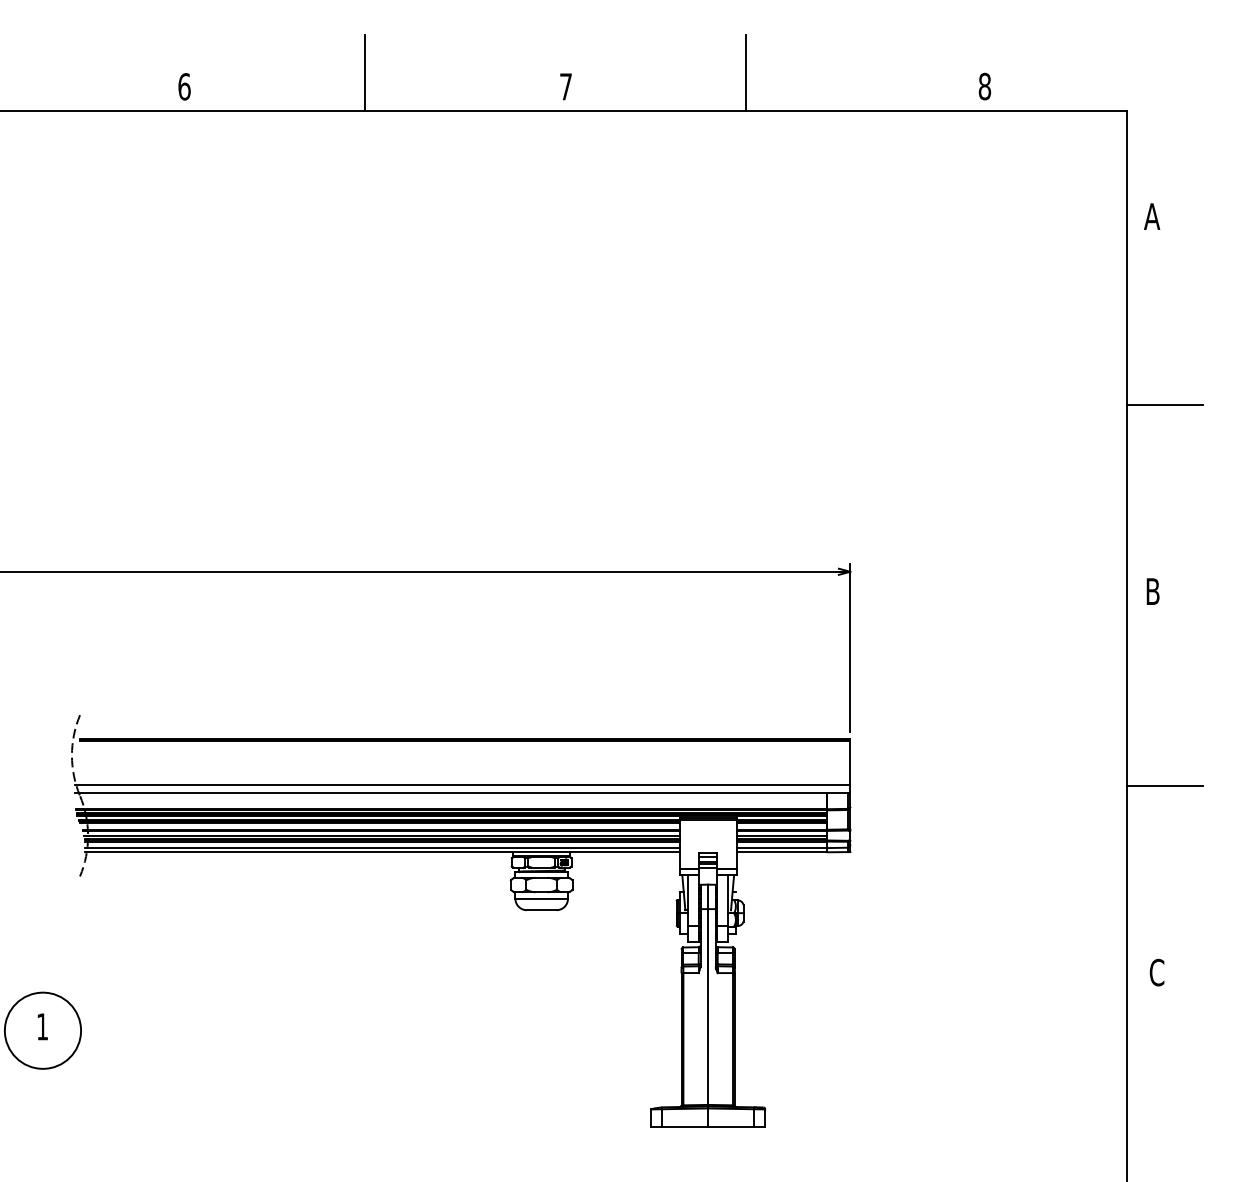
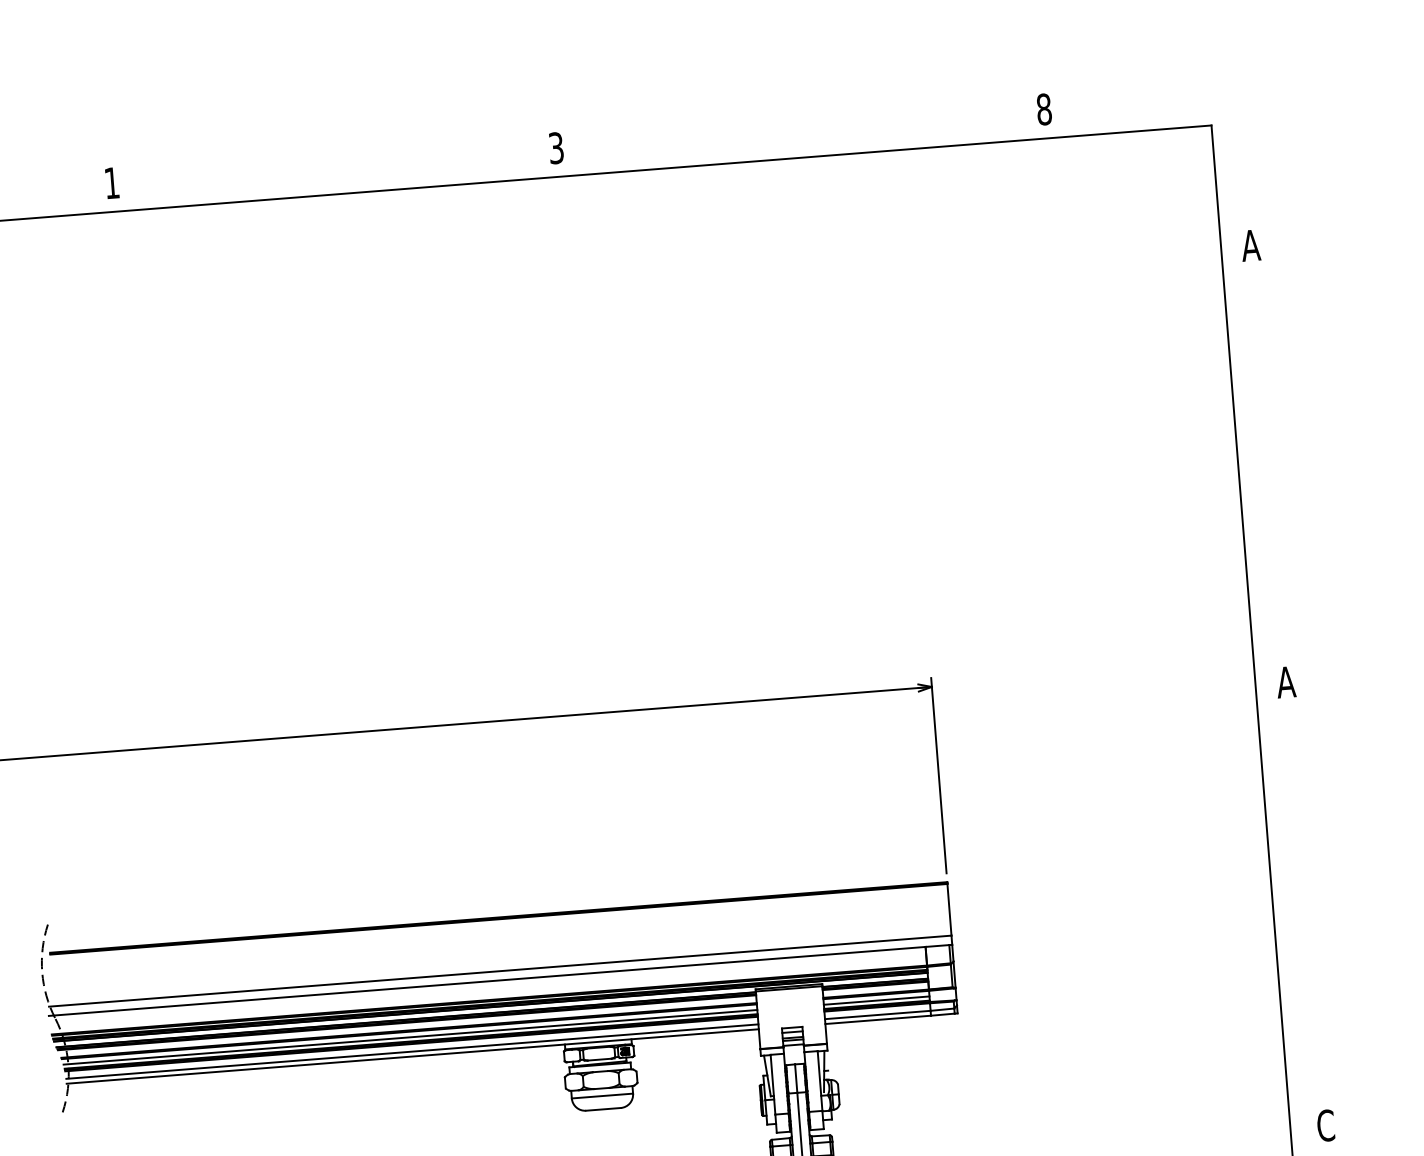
line: (364, 73) -> (320, 151), removed
line: (745, 73) -> (764, 116), removed
text: (184, 86) -> (111, 182), 6 -> 1
text: (565, 86) -> (555, 147), 7 -> 3
line: (1164, 404) -> (1282, 463), removed
text: (1152, 591) -> (1285, 682), B -> A
line: (1164, 785) -> (1317, 907), removed

